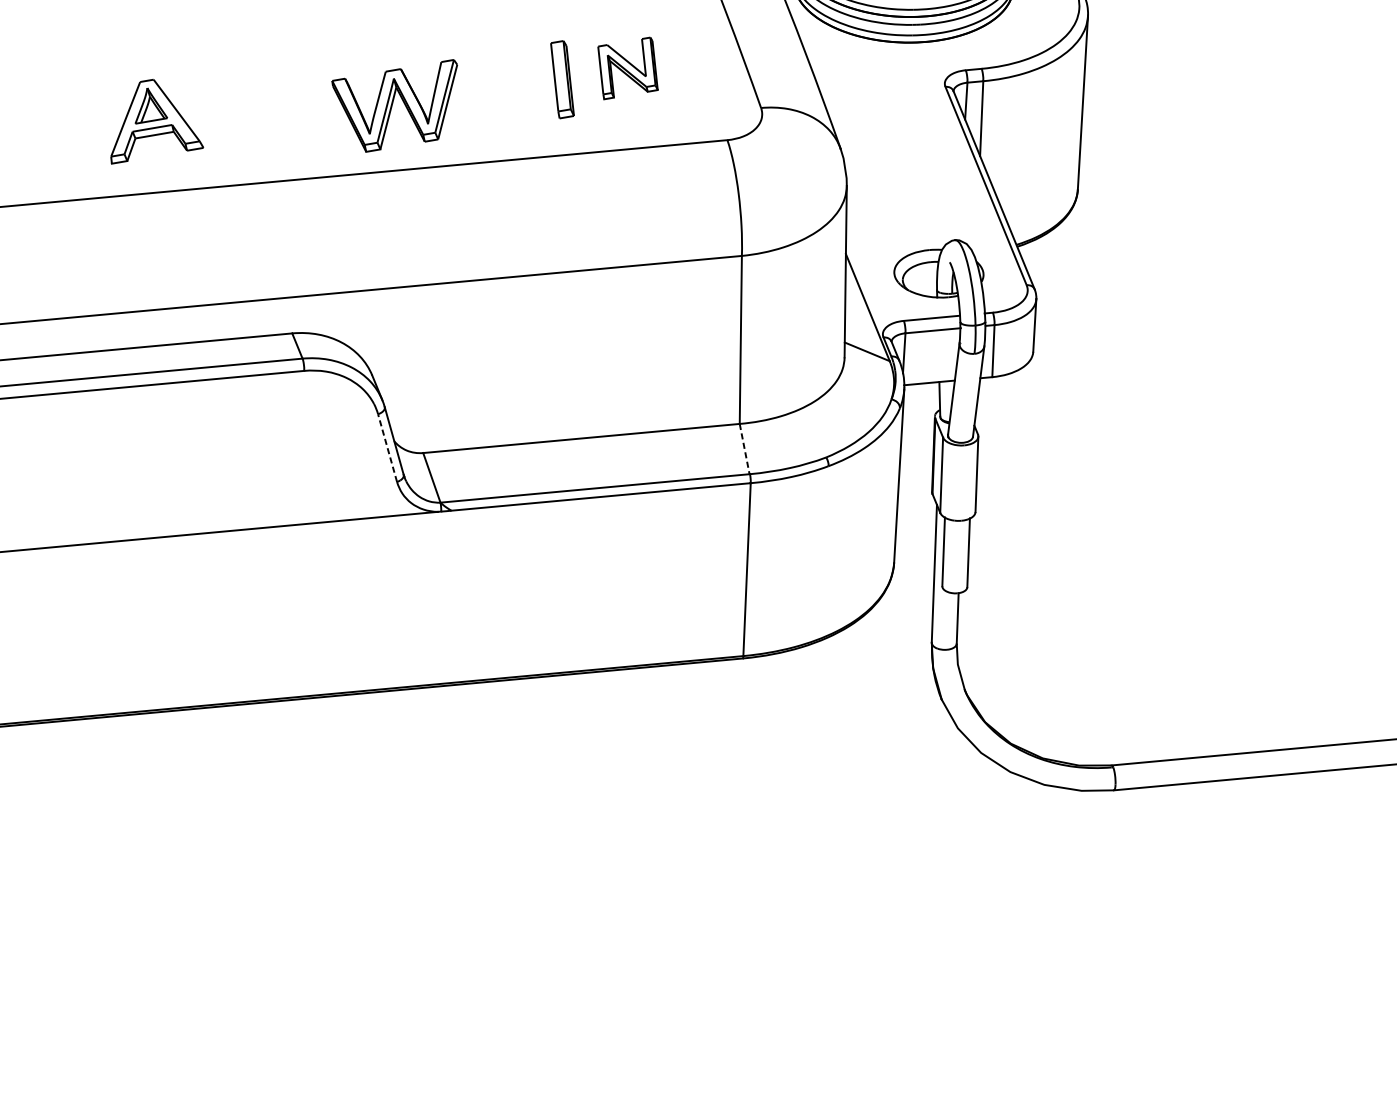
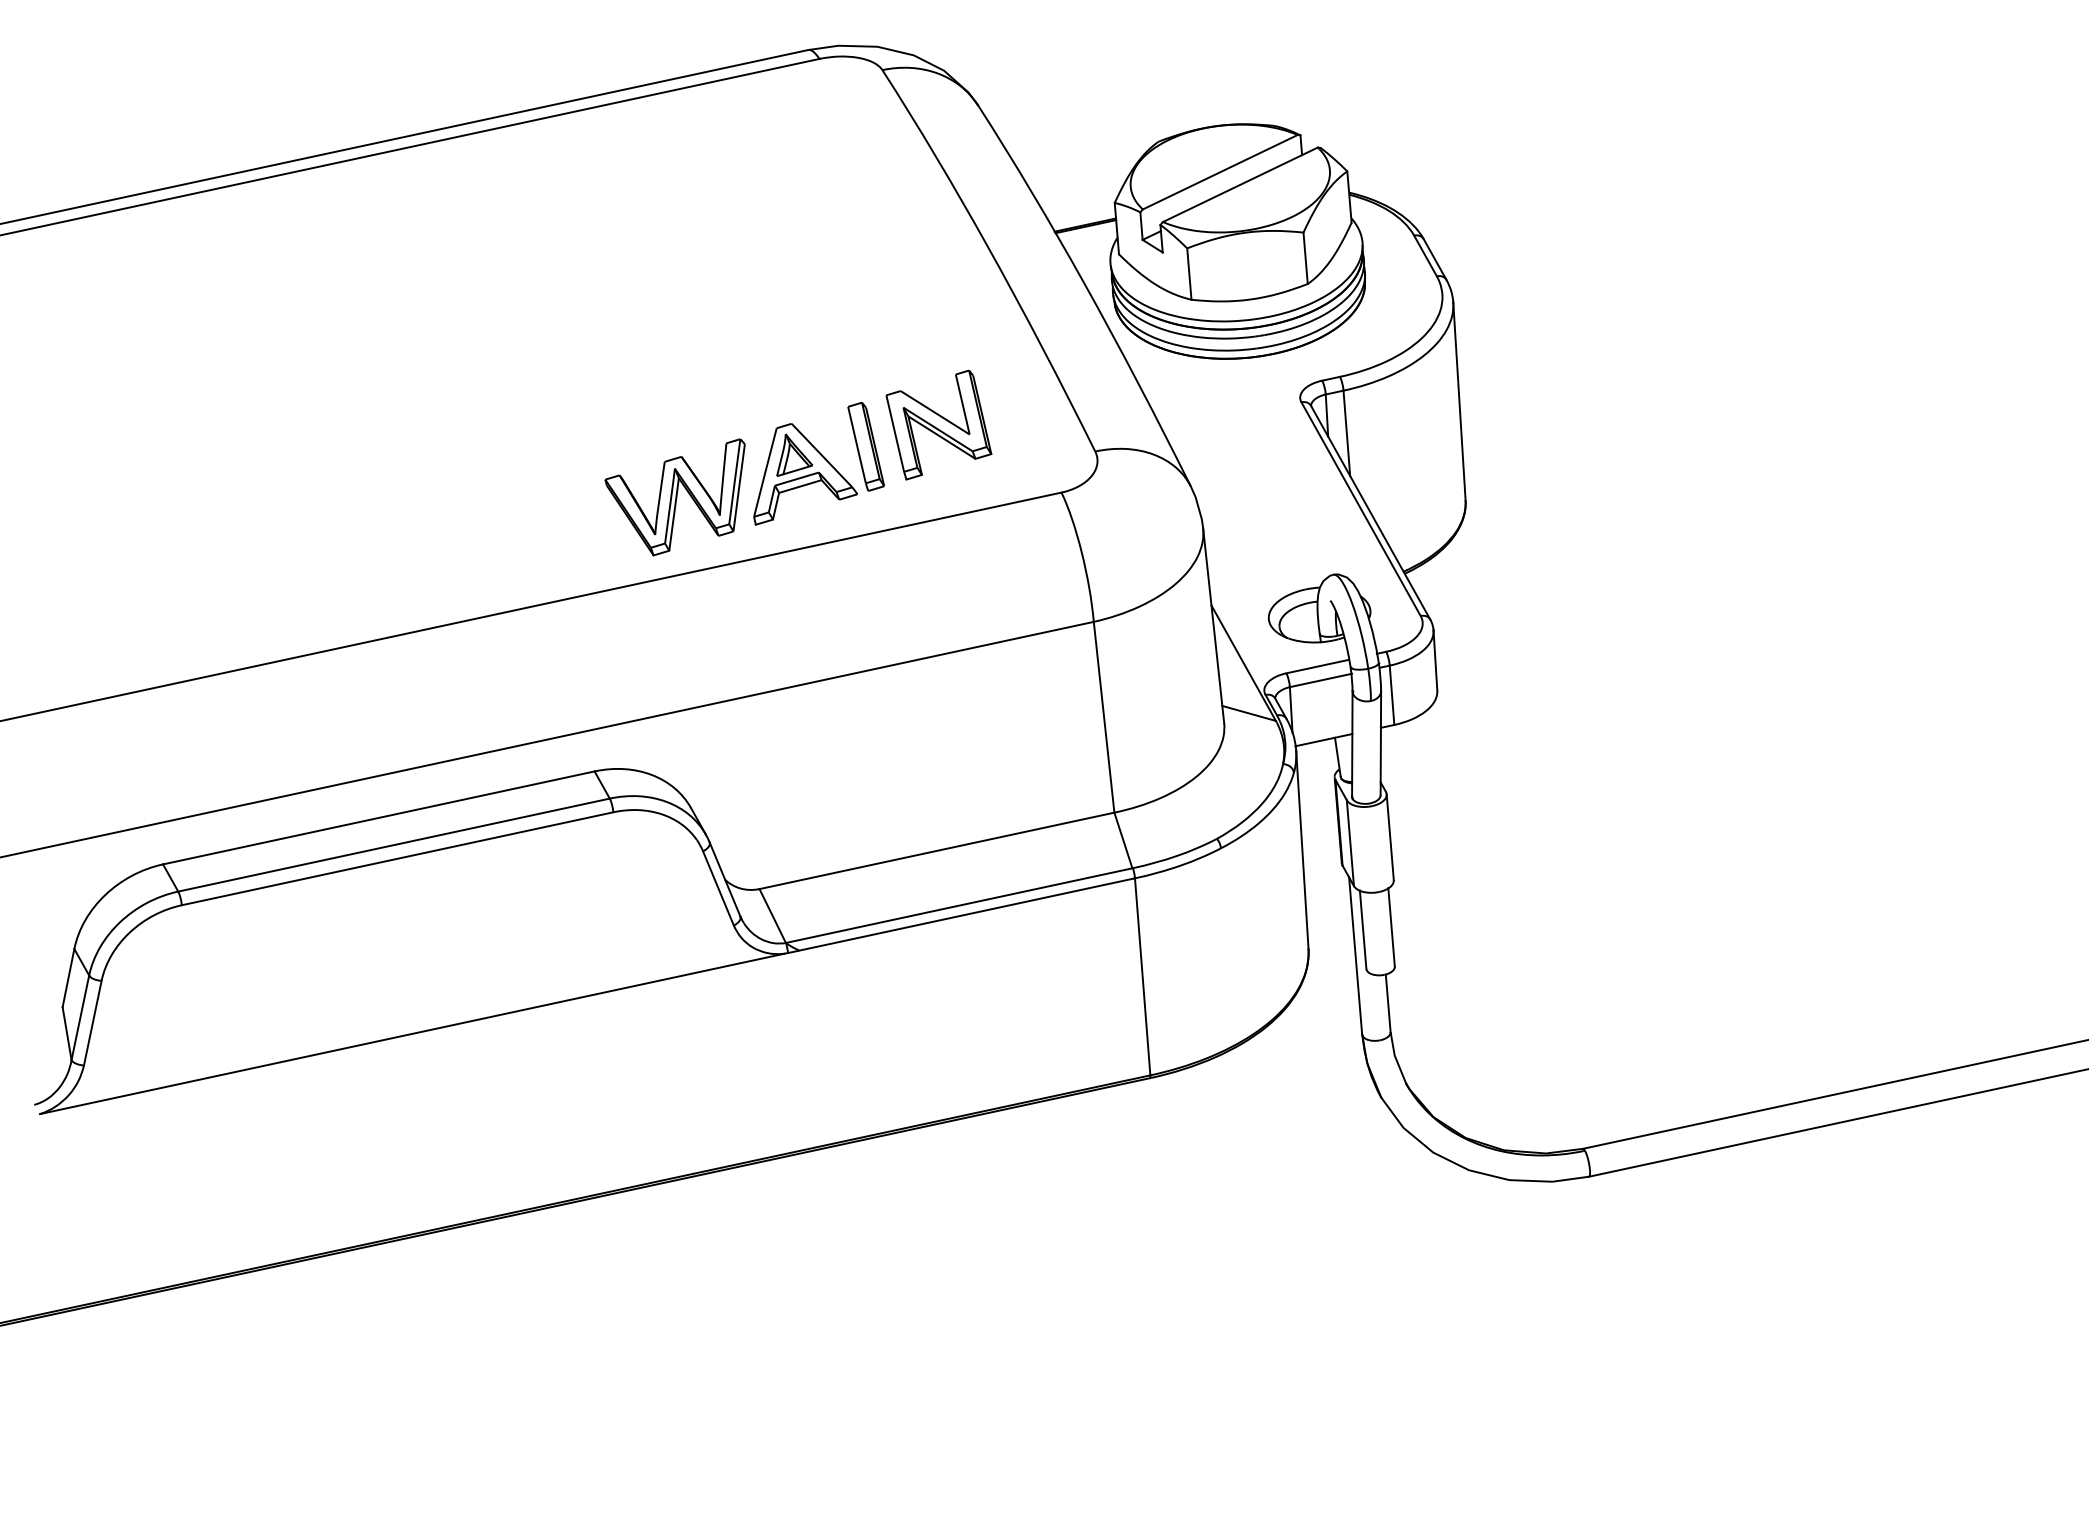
part: (627, 68) -> (938, 424), size x1.43
part: (160, 125) -> (805, 474), moved
line: (387, 447) -> (718, 887), dashed -> solid
line: (744, 449) -> (1123, 840), dashed -> solid

